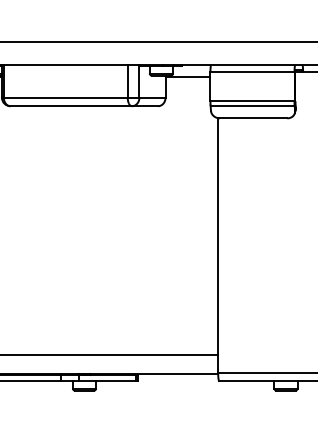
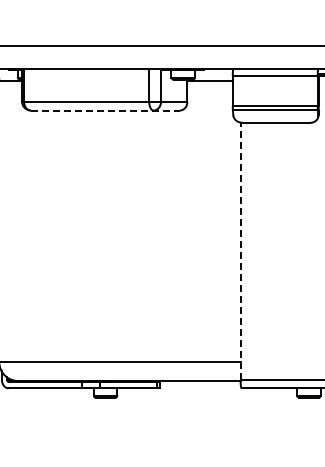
line: (84, 106) -> (105, 110), solid -> dashed
line: (218, 245) -> (240, 251), solid -> dashed

